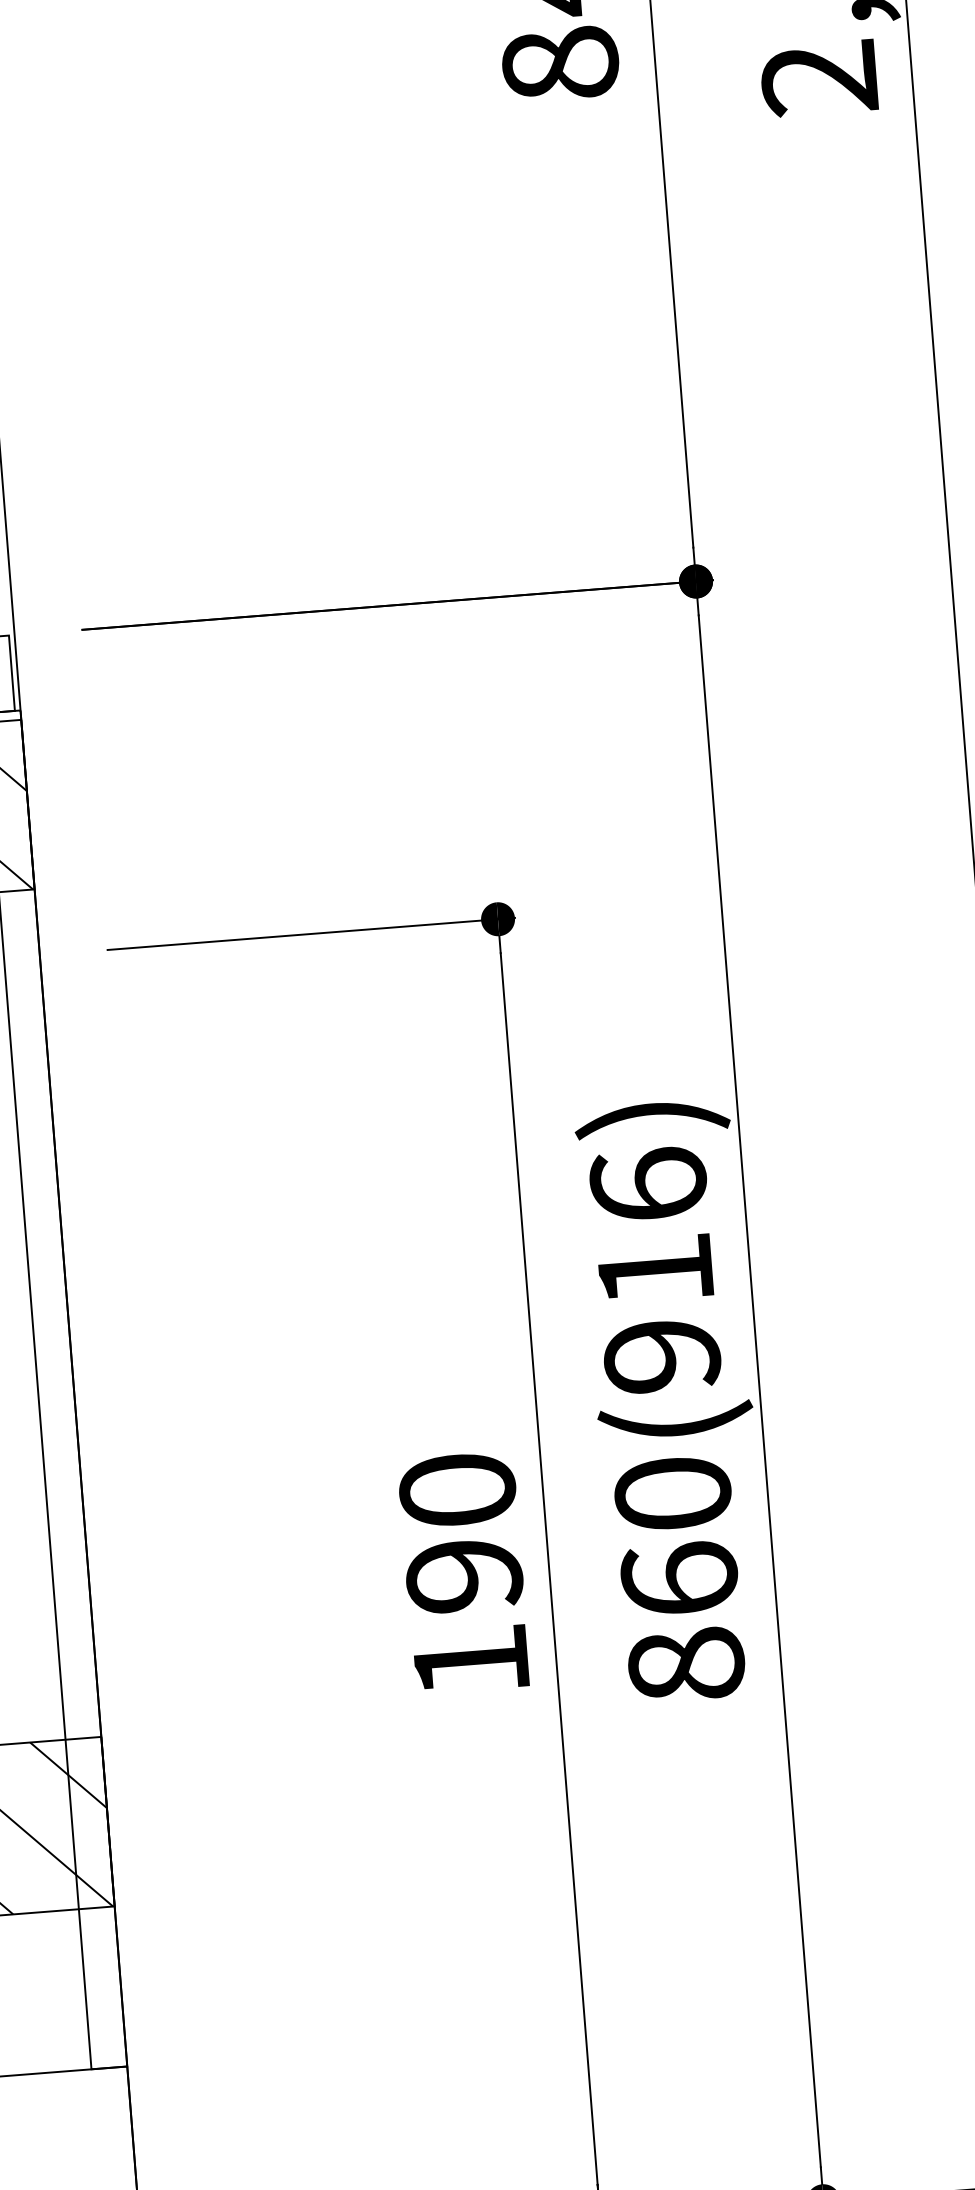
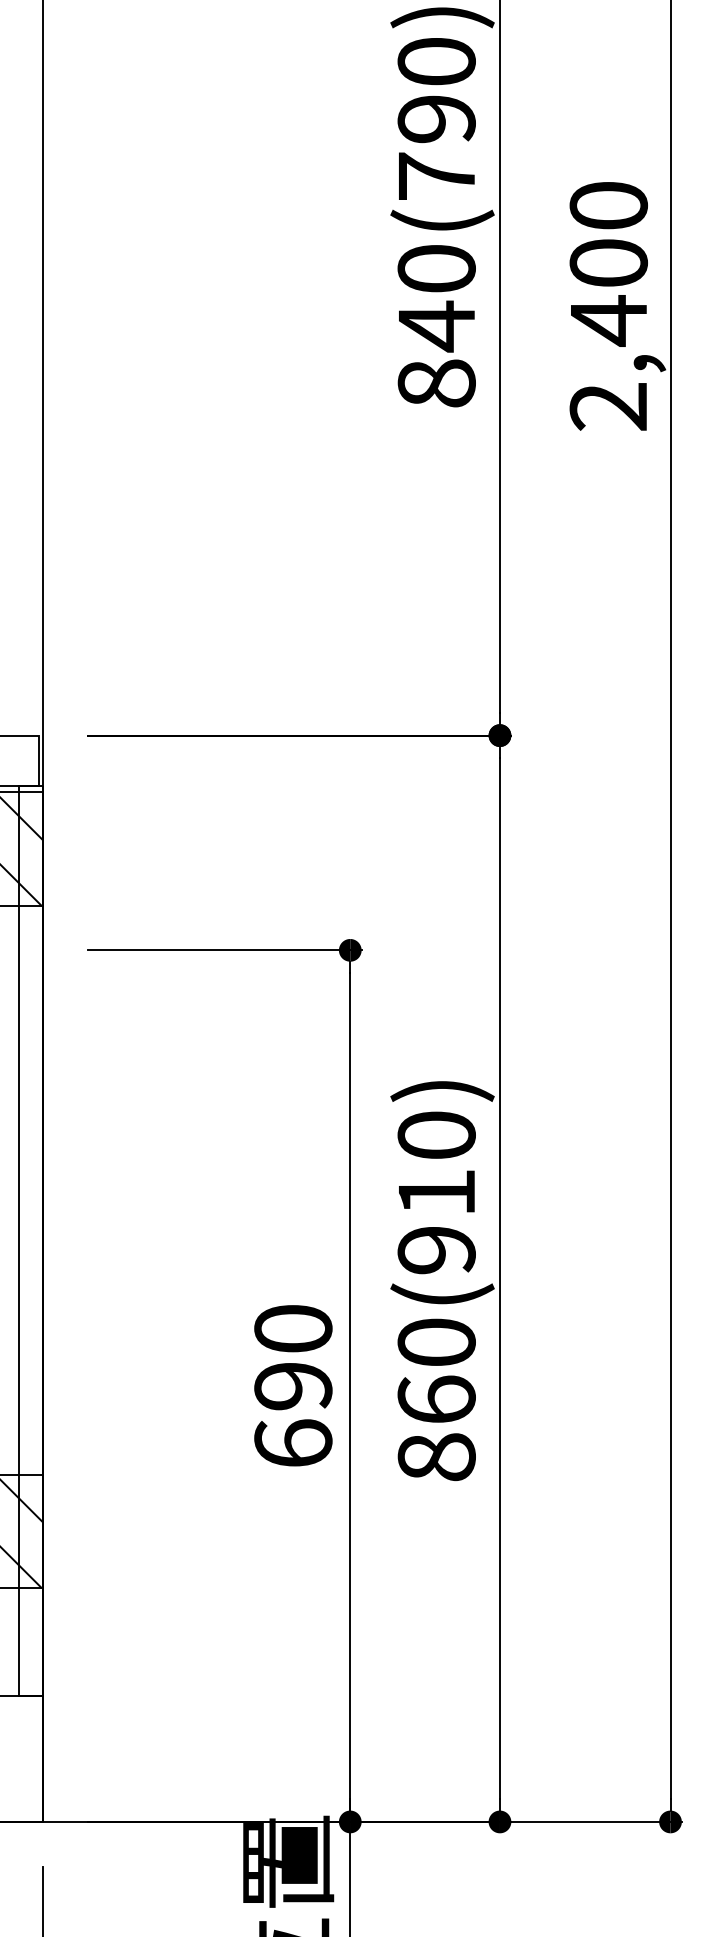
text: (648, 1183) -> (436, 1134), 860(916) -> 860(910)
text: (471, 1659) -> (293, 1442), 190 -> 690

